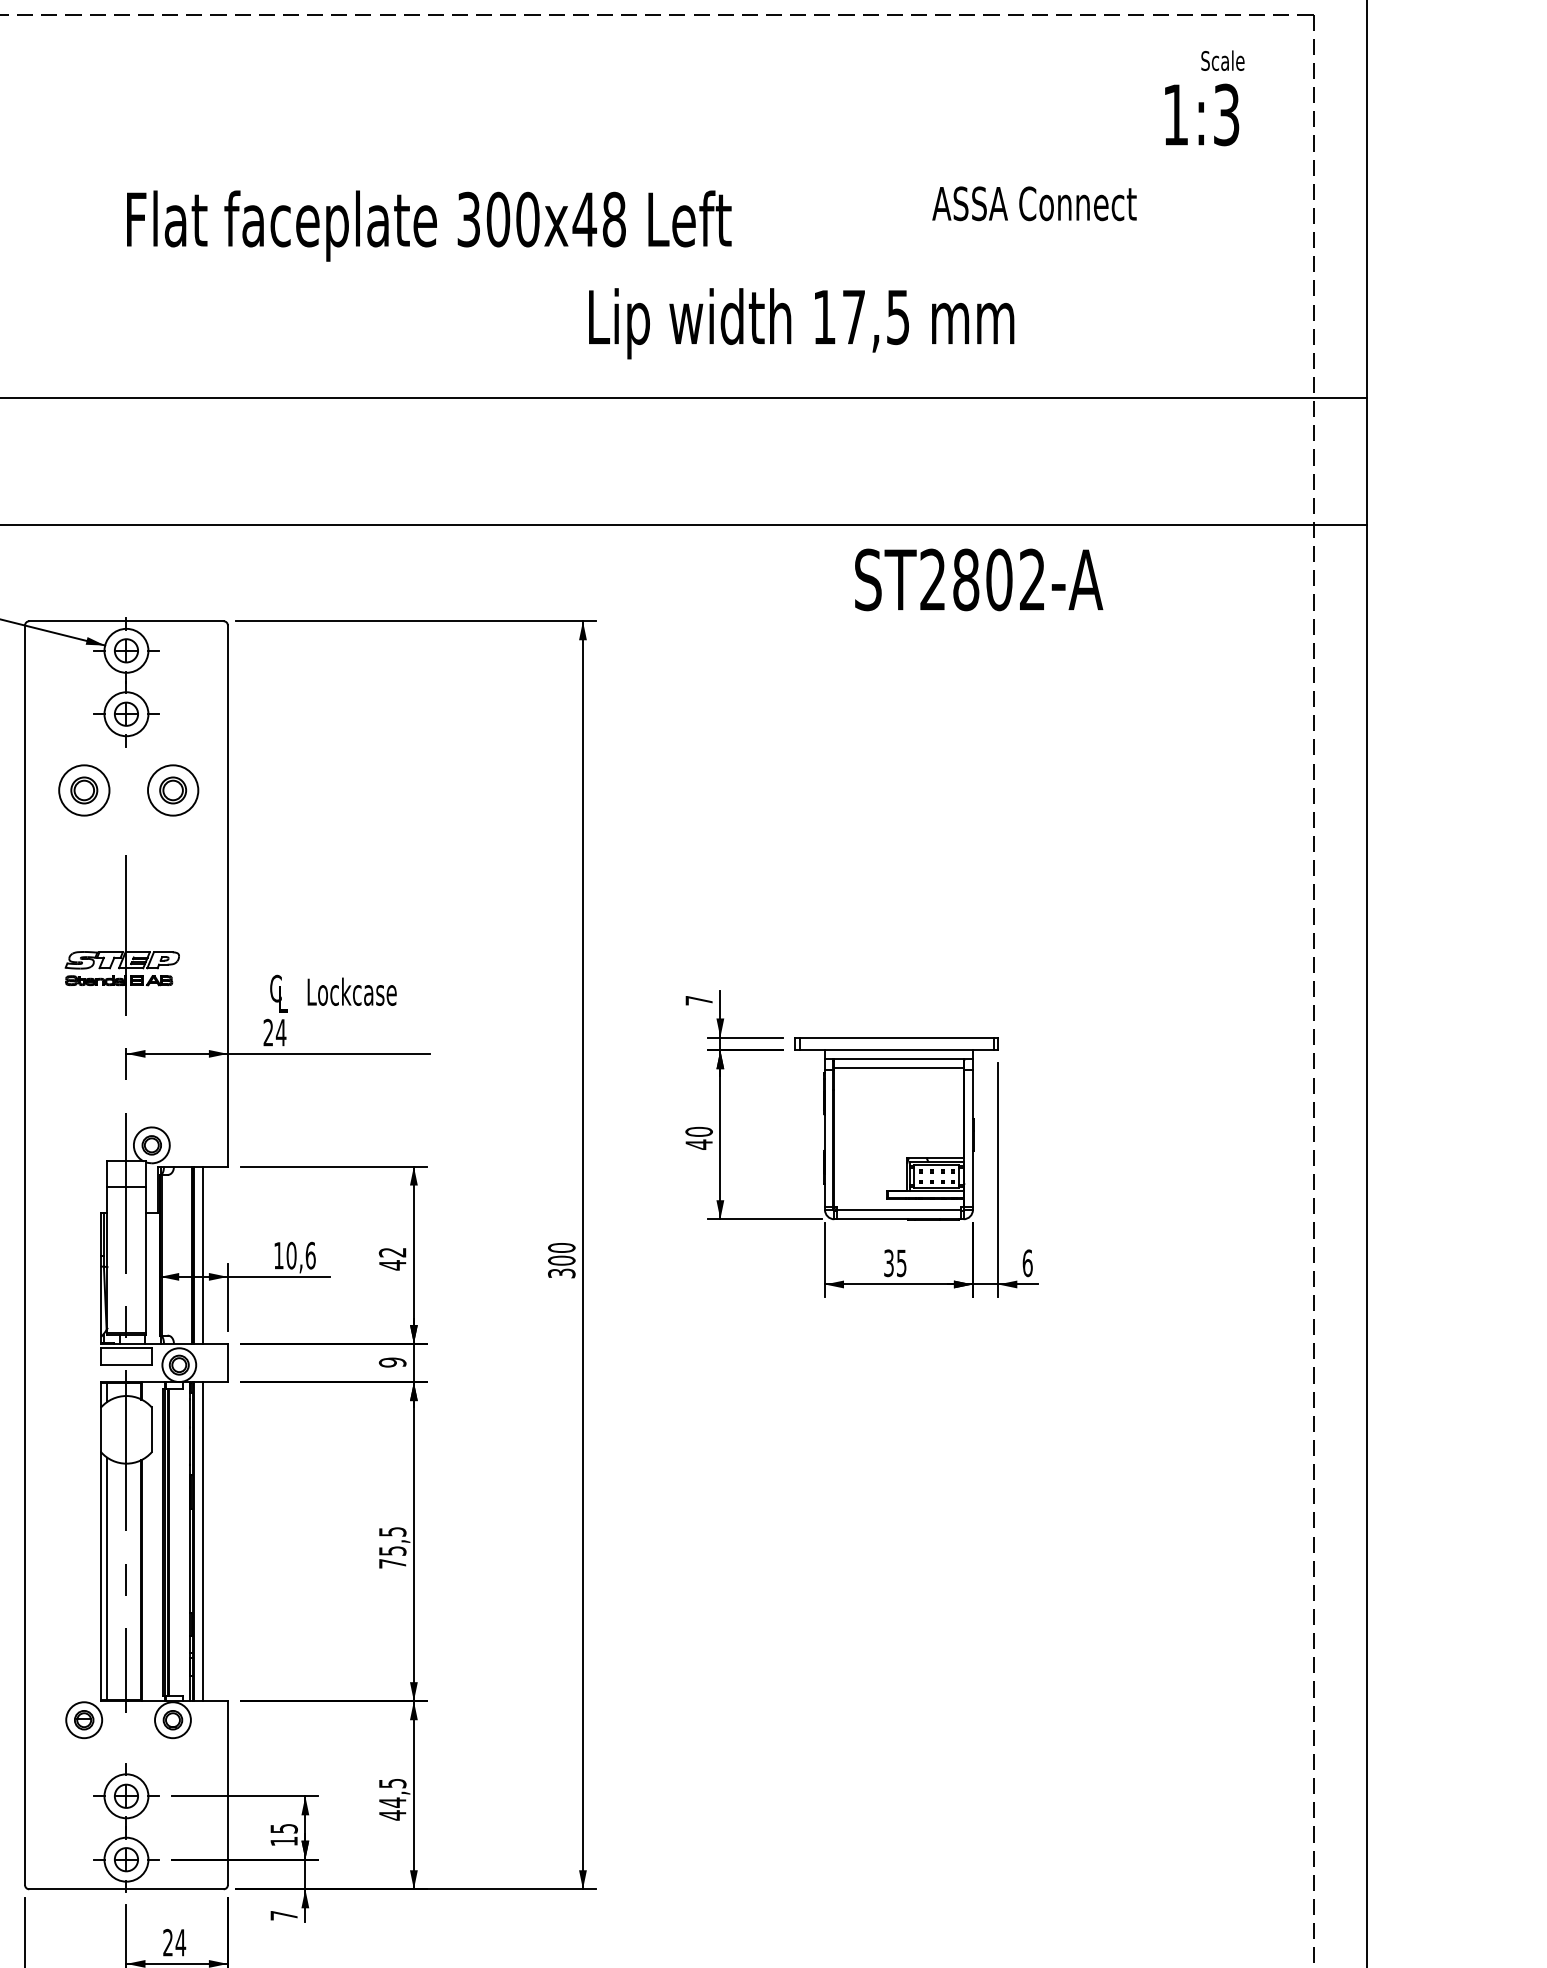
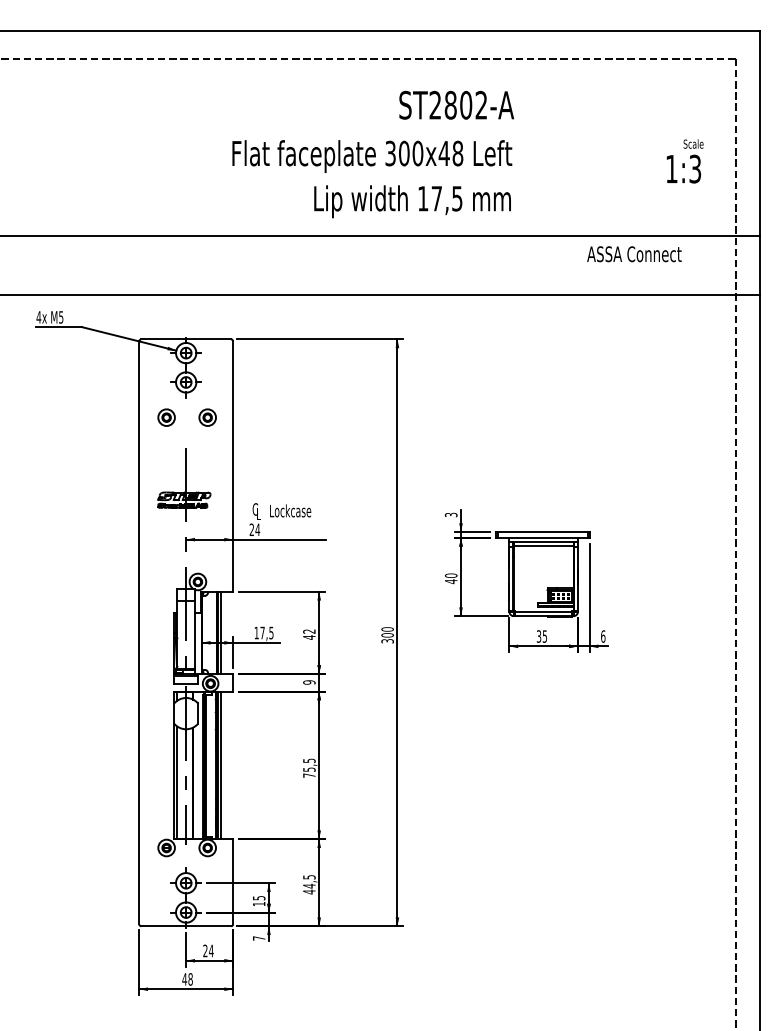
text: (1203, 98) -> (684, 161), moved
text: (1034, 204) -> (634, 254), moved
text: (429, 225) -> (372, 156), moved
text: (801, 323) -> (412, 201), moved
text: (978, 578) -> (456, 104), moved
part: (83, 789) -> (166, 417), size x0.71
part: (172, 789) -> (207, 417), size x0.71
text: (697, 999) -> (450, 514), 7 -> 3
text: (300, 1254) -> (266, 632), 10,6 -> 17,5

